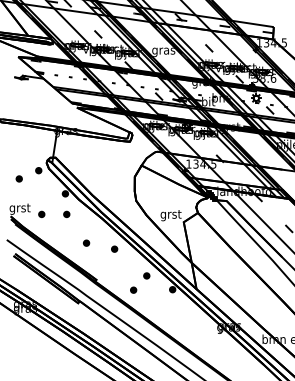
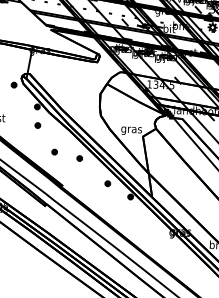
part: (41, 214) -> (15, 124), removed
text: (170, 215) -> (131, 130), grst -> gras
part: (133, 289) -> (95, 195), removed

